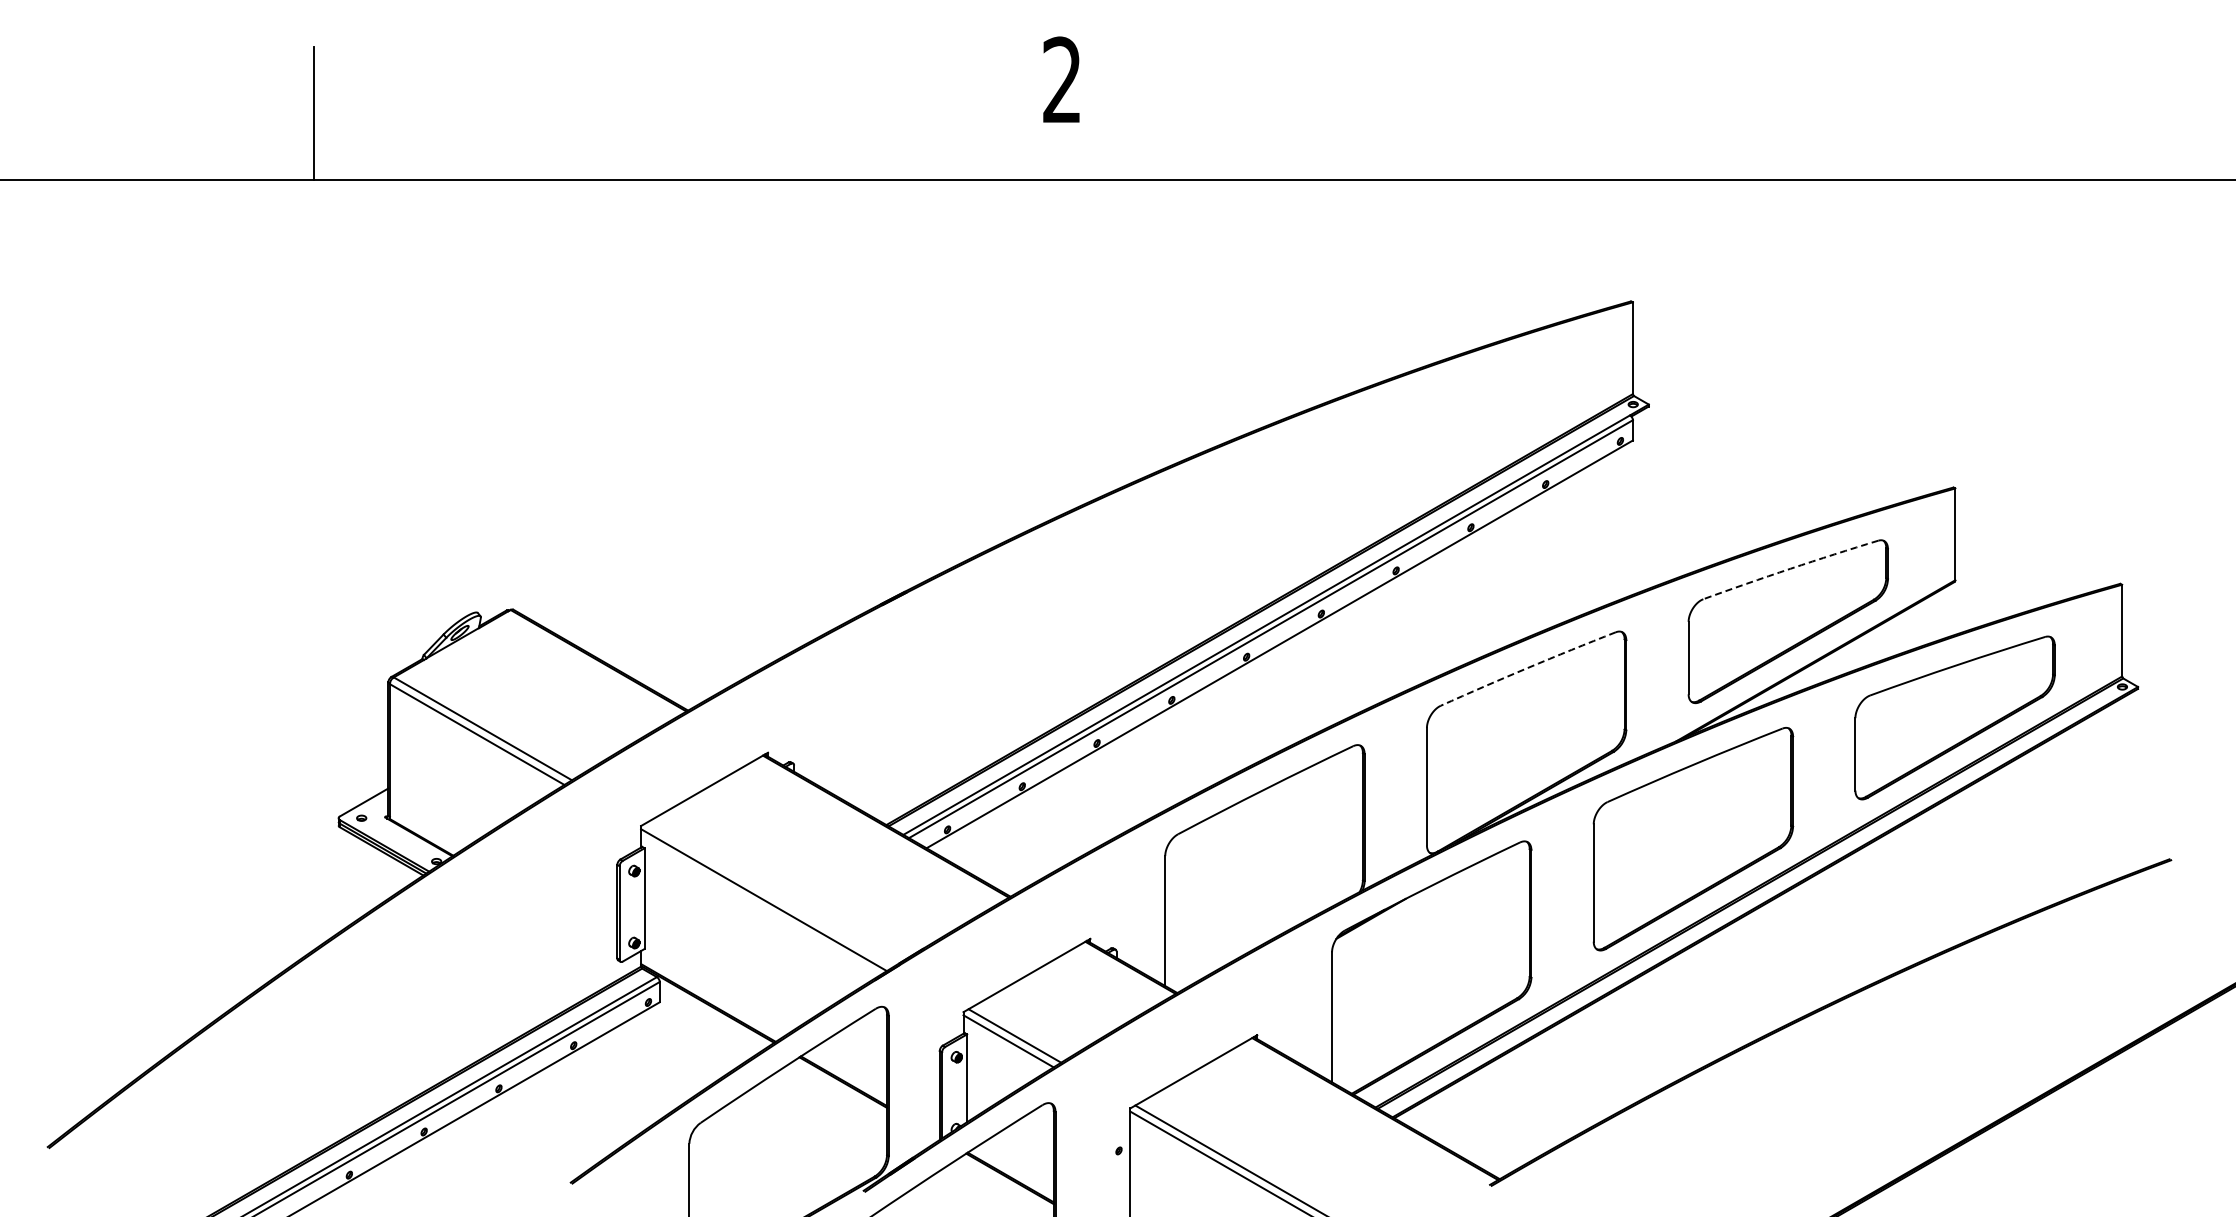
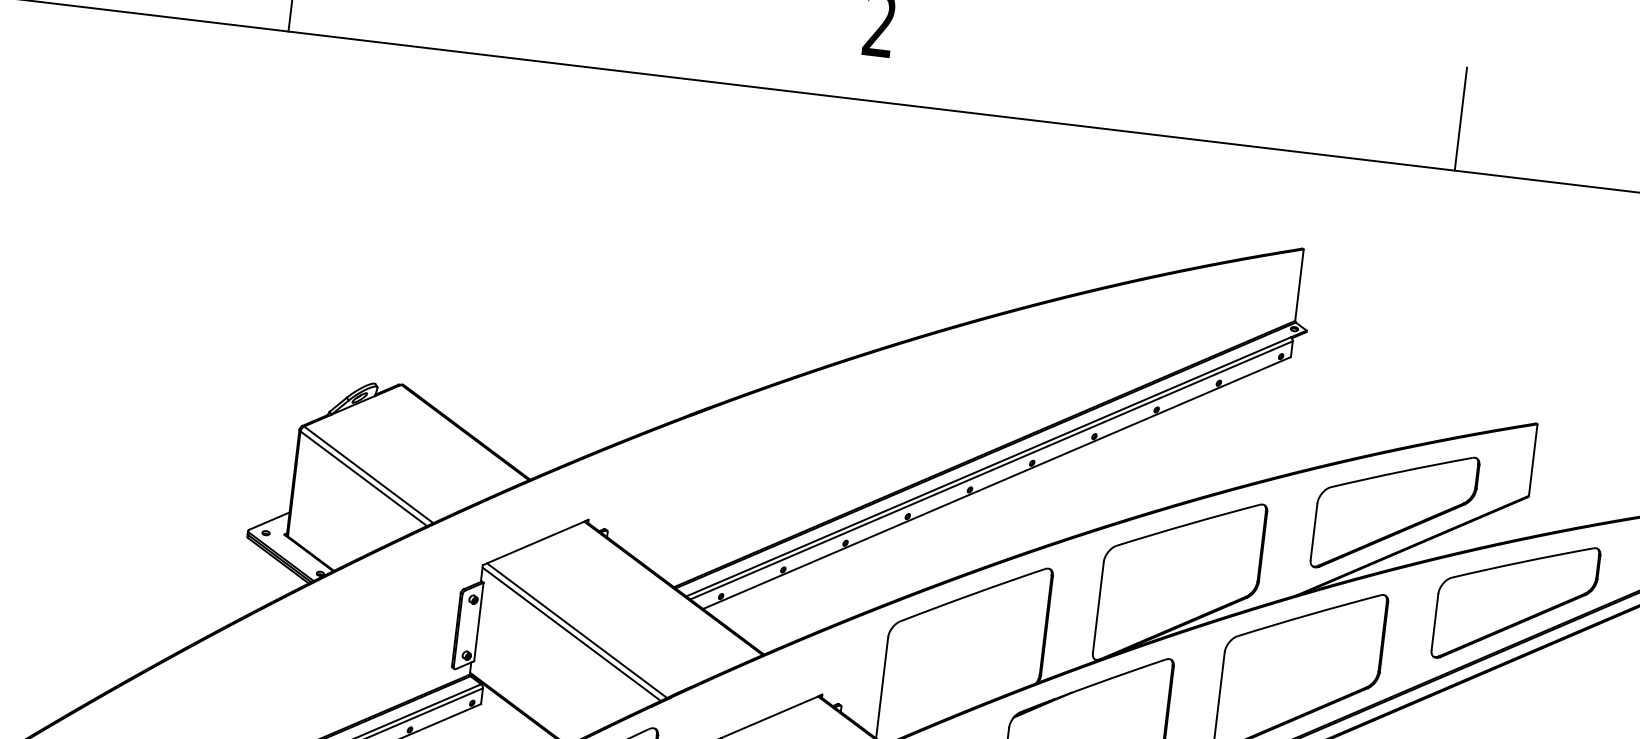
line: (1812, 113) -> (1461, 119), added
arc: (1790, 568) -> (1401, 471), dashed -> solid
arc: (1527, 667) -> (1187, 524), dashed -> solid
line: (770, 894) -> (577, 630), added

